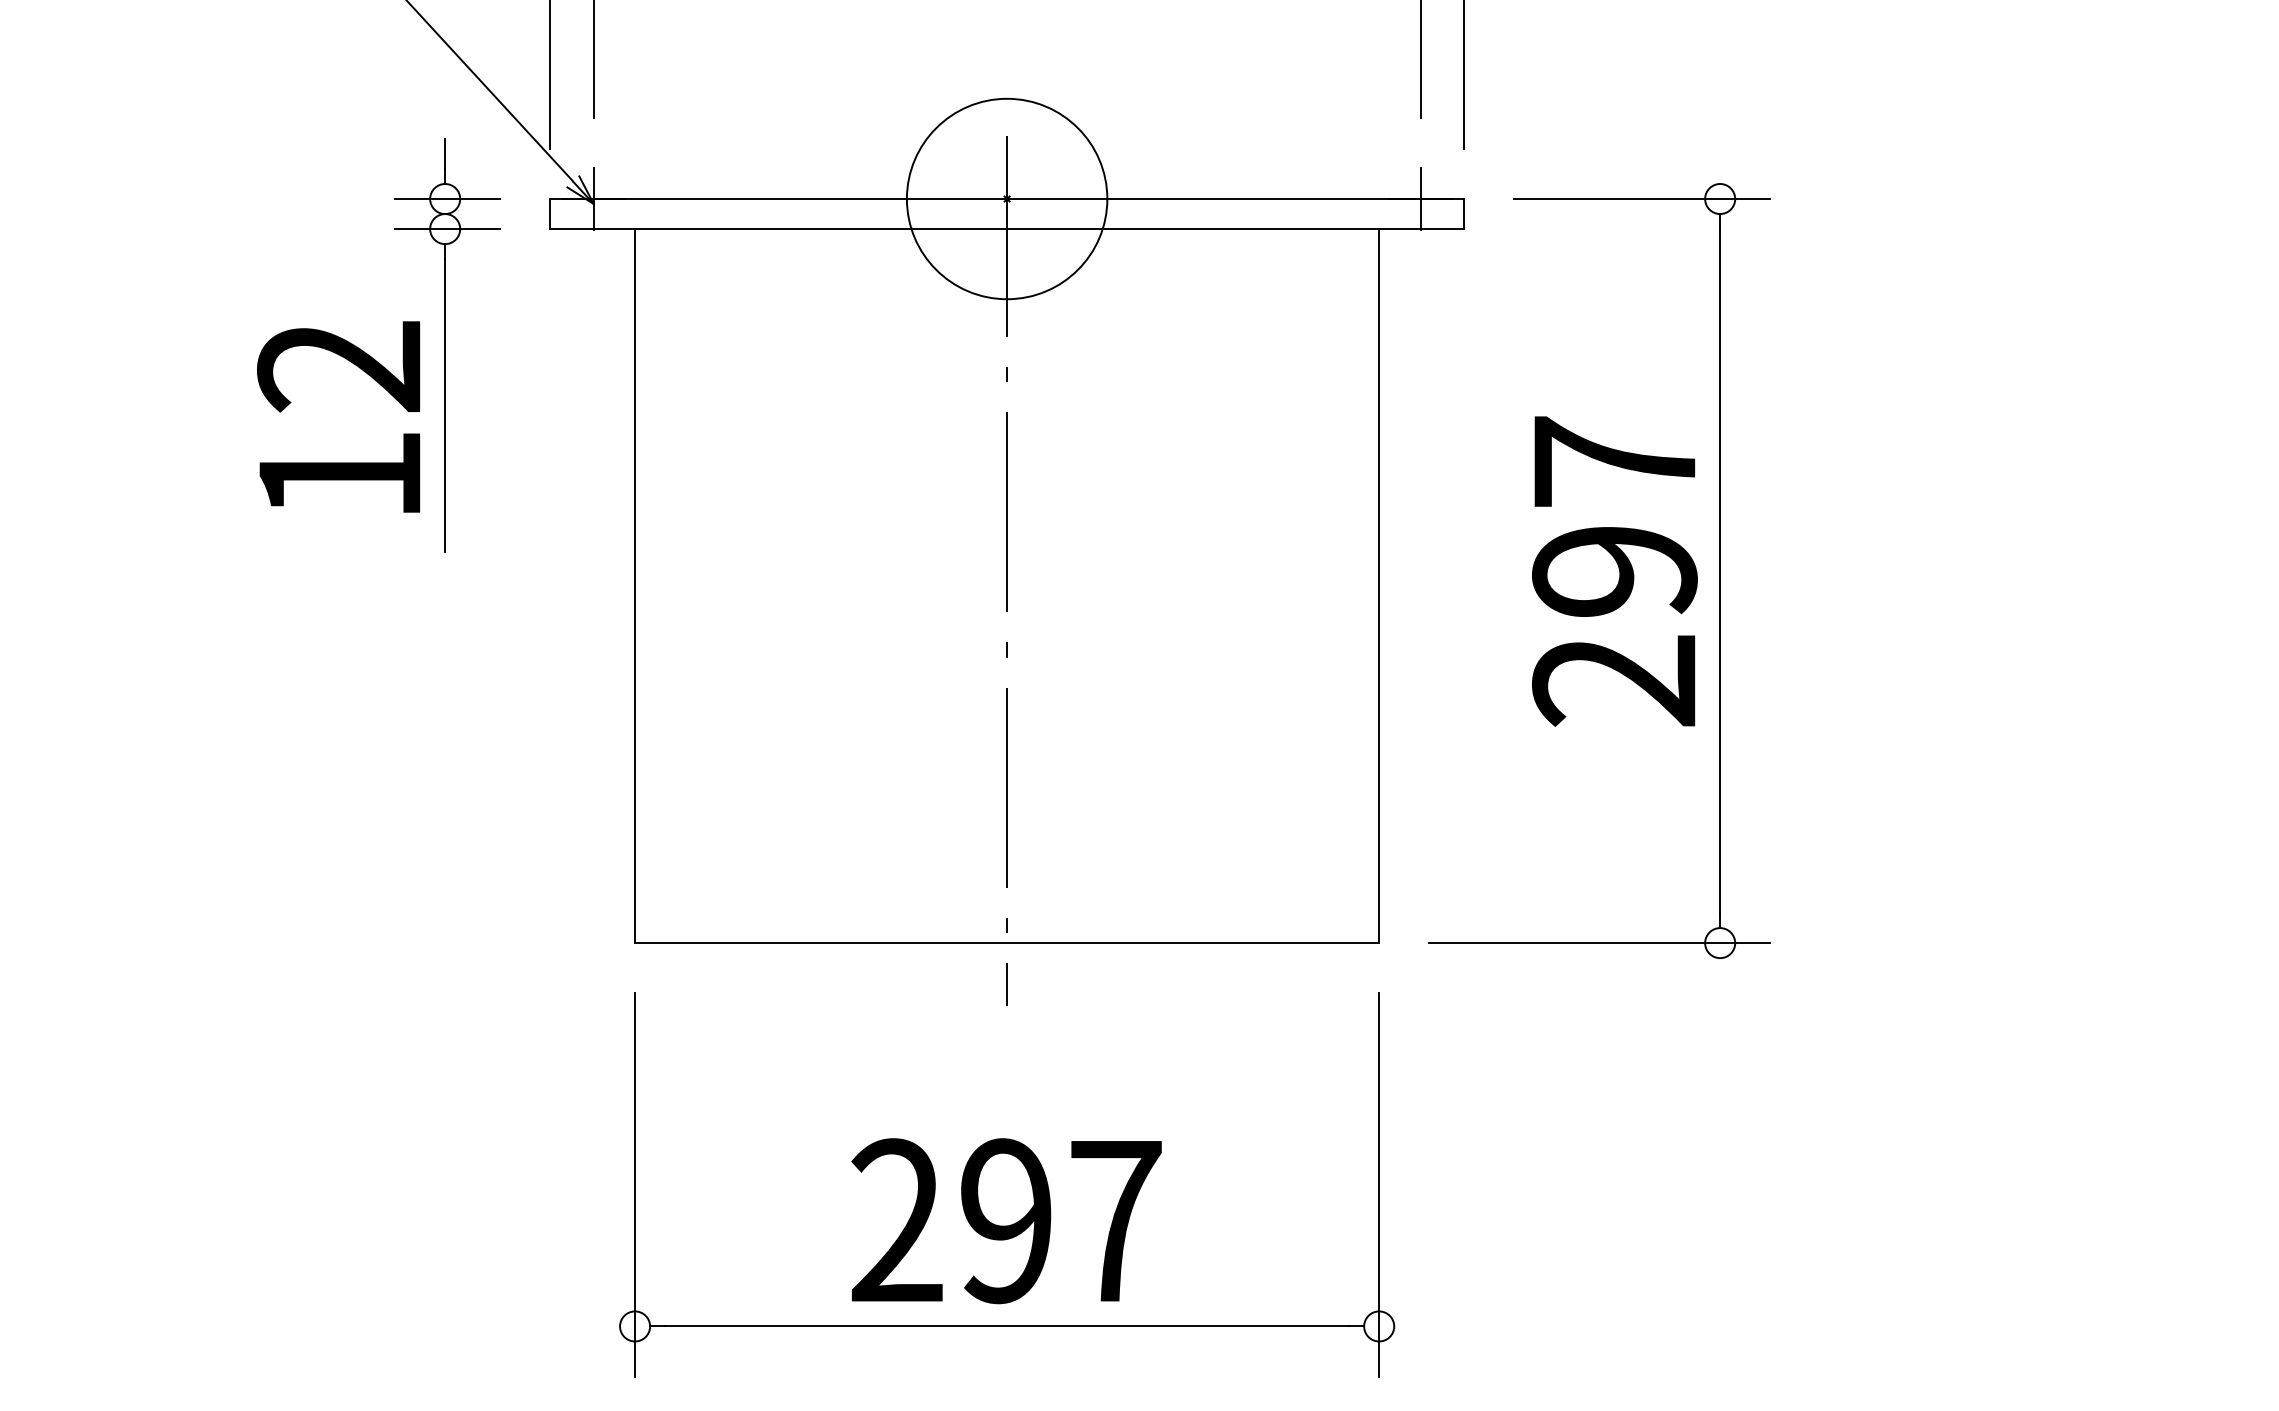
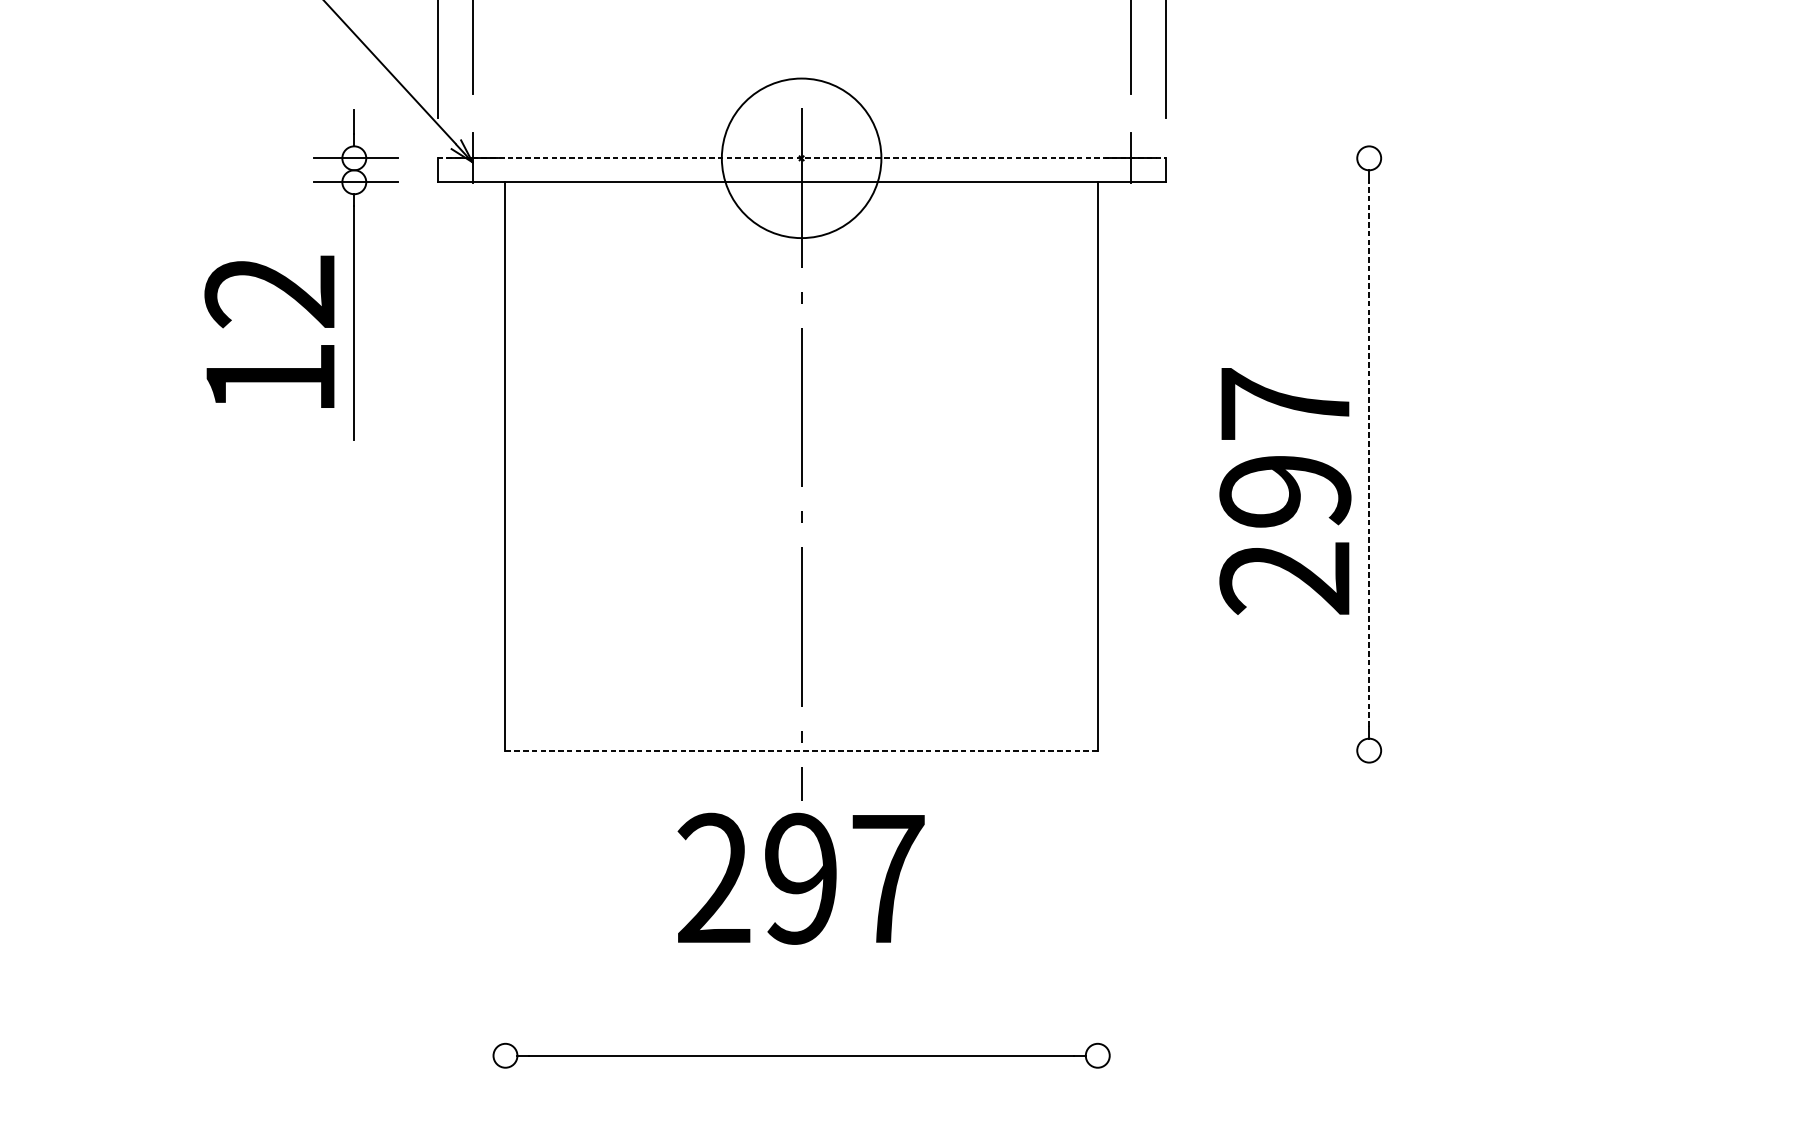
line: (1007, 199) -> (801, 158), solid -> dashed
line: (1642, 199) -> (1307, 158), removed
text: (1614, 571) -> (1285, 491), moved
line: (1720, 571) -> (1369, 454), solid -> dashed
line: (1007, 943) -> (801, 750), solid -> dashed
line: (1599, 943) -> (1273, 750), removed
line: (635, 1184) -> (505, 942), removed
line: (1379, 1184) -> (1098, 942), removed
text: (1006, 1221) -> (801, 879), moved

